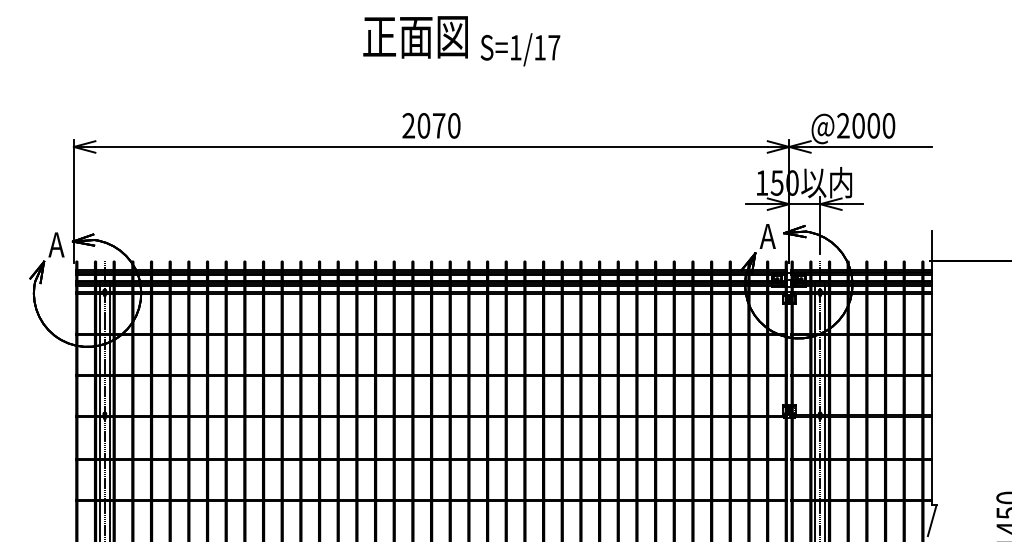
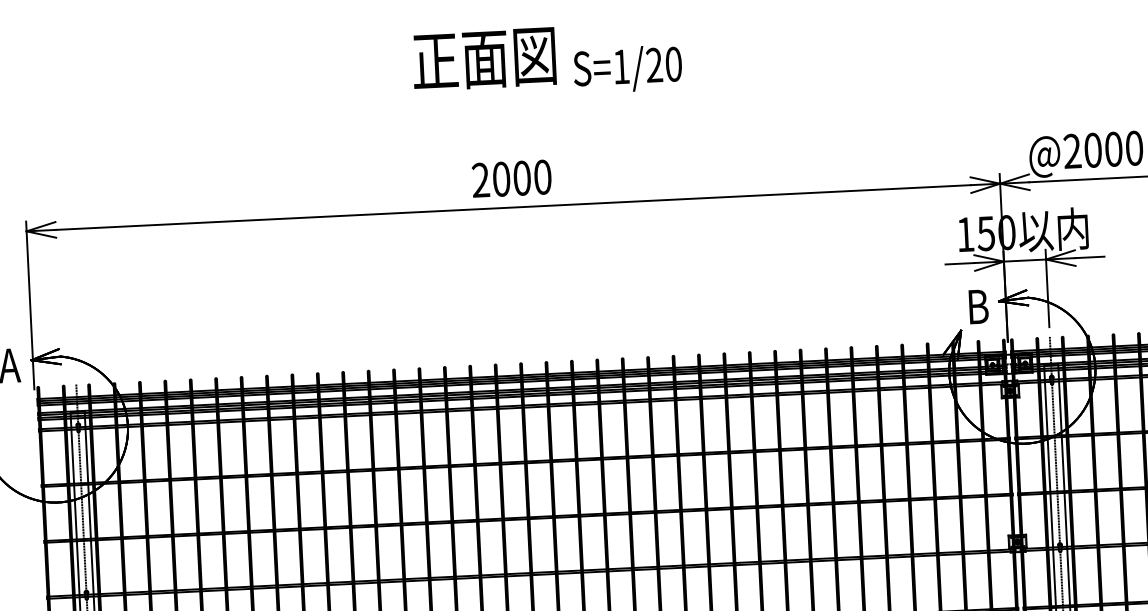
text: (547, 47) -> (664, 64), S=1/17 -> S=1/20
text: (439, 125) -> (522, 177), 2070 -> 2000
text: (767, 236) -> (976, 307), A -> B

